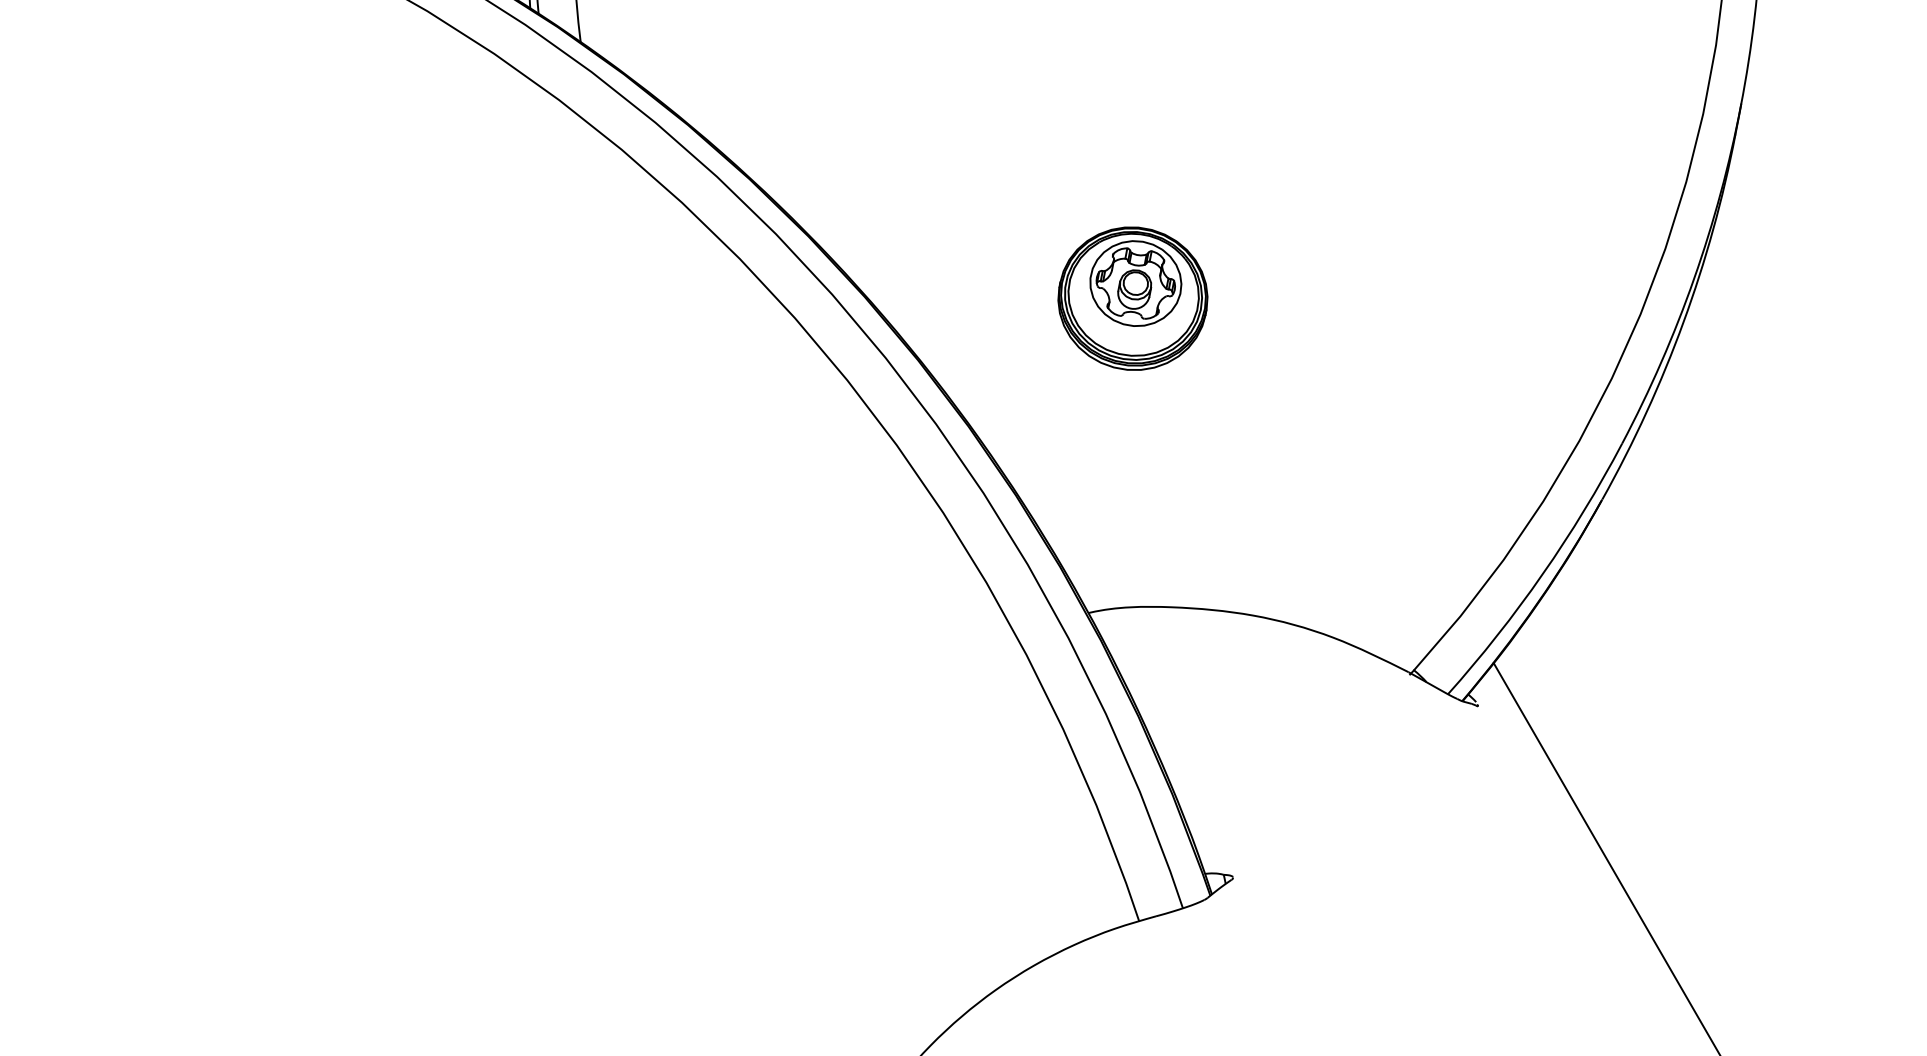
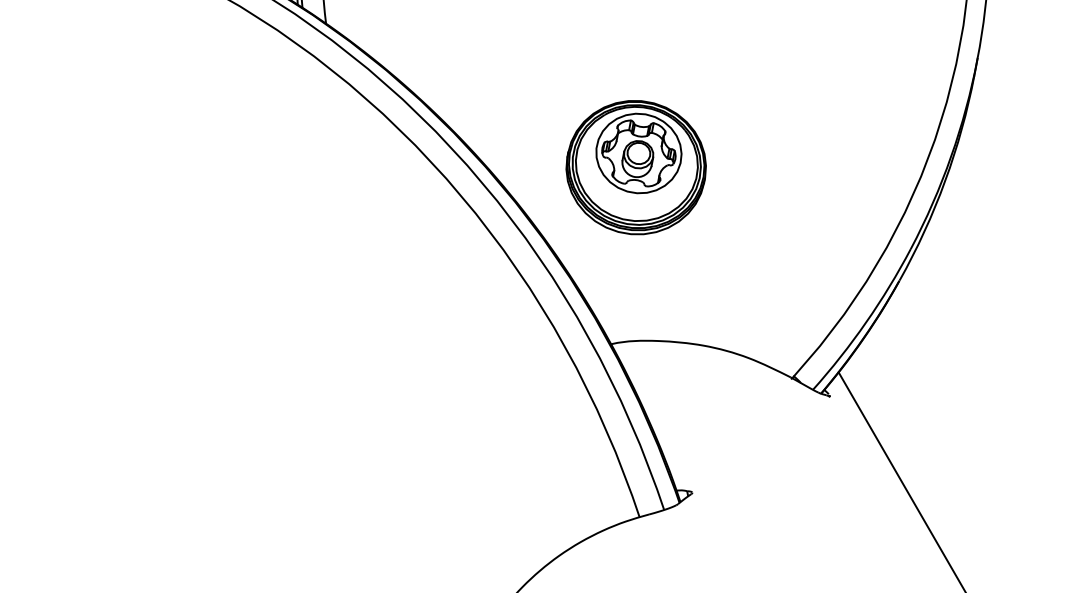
part: (1131, 298) -> (635, 167), size x1.67

